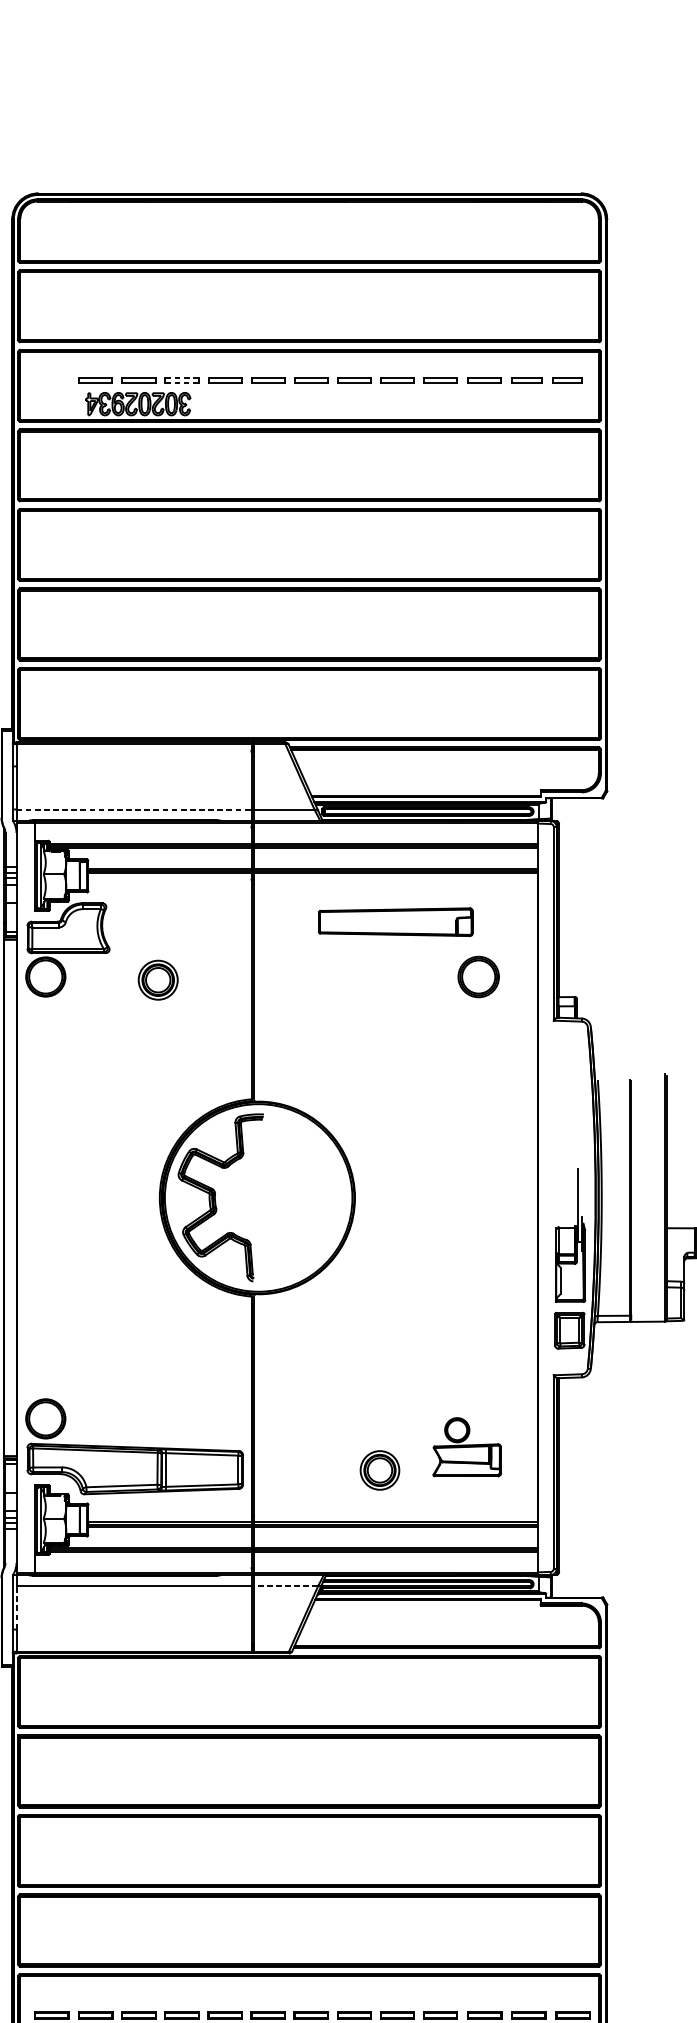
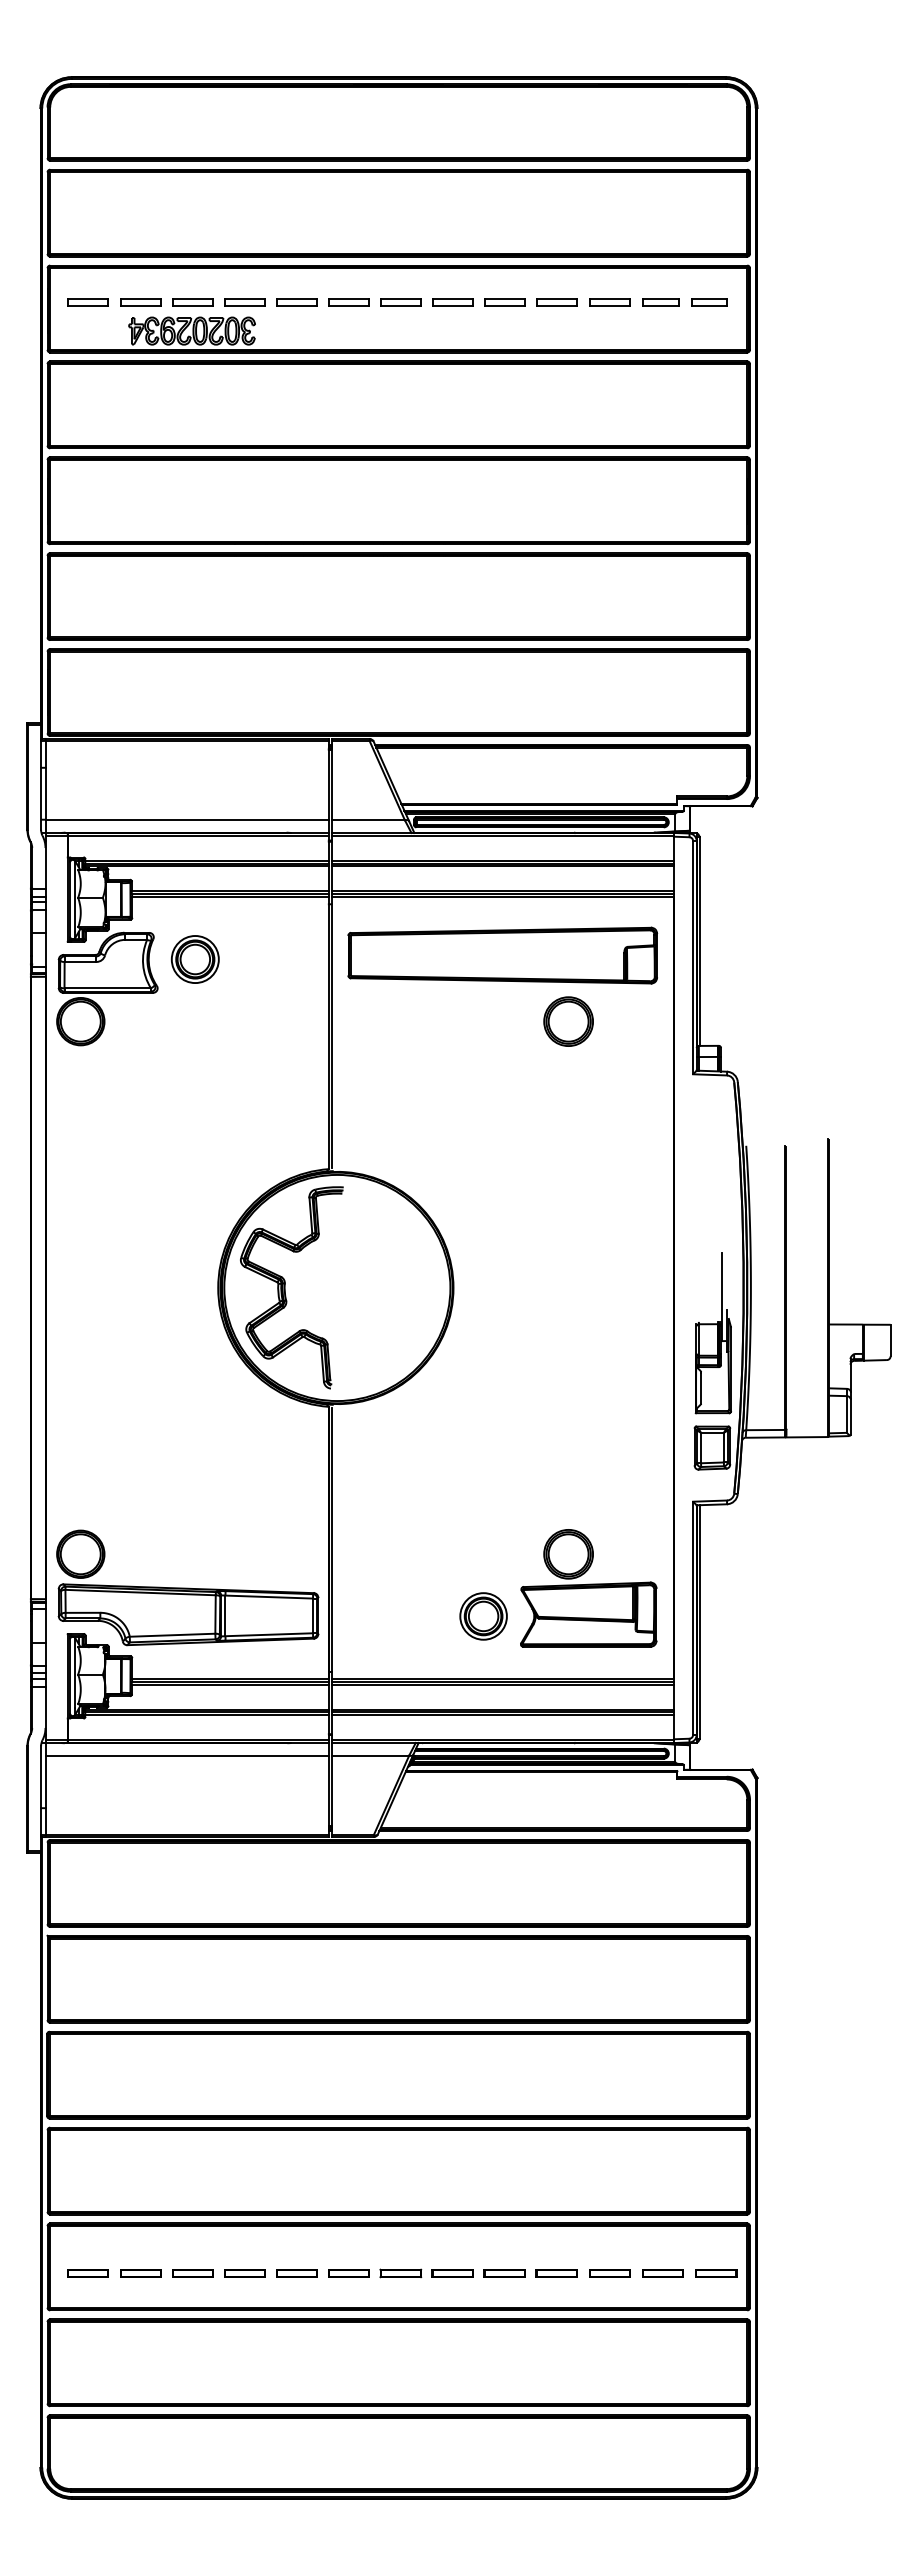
line: (181, 377) -> (244, 299), dashed -> solid
part: (51, 380) -> (87, 302), added
line: (181, 382) -> (244, 305), dashed -> solid
line: (134, 810) -> (187, 820), dashed -> solid
part: (395, 922) -> (502, 955), size x1.67
part: (478, 976) -> (568, 1021), moved
part: (157, 980) -> (194, 959), moved
part: (467, 1447) -> (588, 1588), size x1.67
line: (286, 1585) -> (370, 1755), dashed -> solid
line: (16, 1607) -> (45, 1781), dashed -> solid

